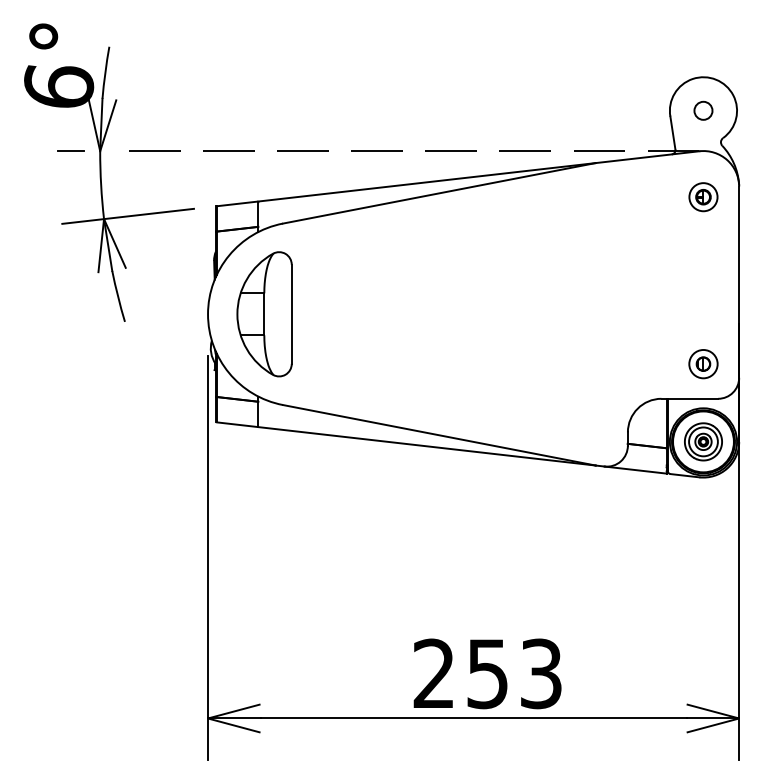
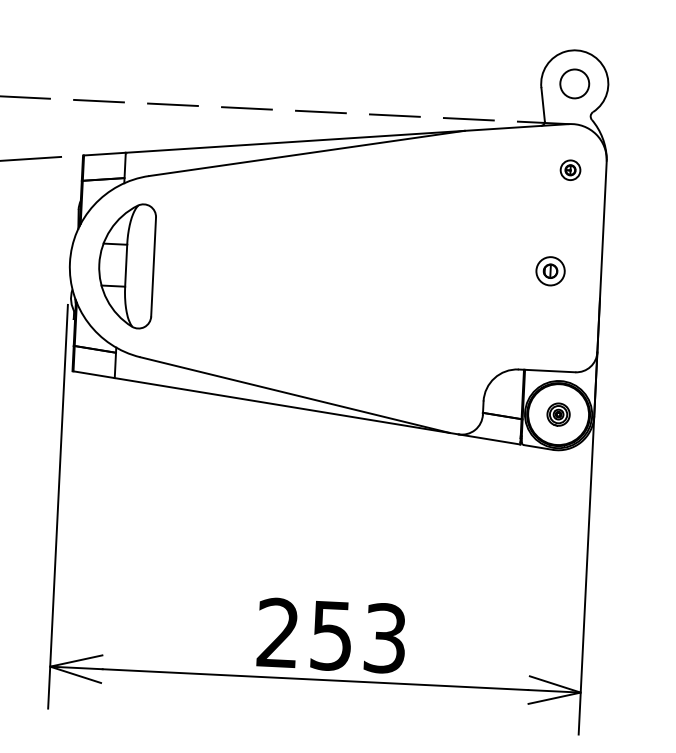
circle: (703, 110) -> (574, 83), size x1.6
part: (703, 197) -> (570, 170), size x0.7
part: (703, 364) -> (550, 271), moved
part: (703, 441) -> (558, 414), size x0.6

